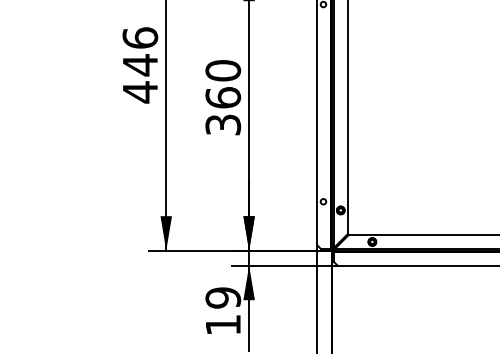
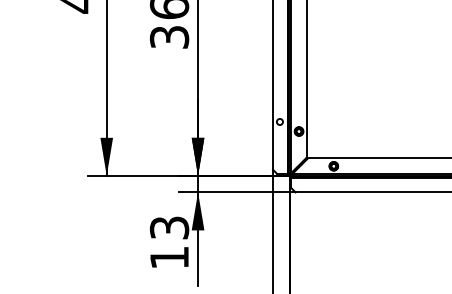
text: (222, 297) -> (168, 227), 19 -> 13

